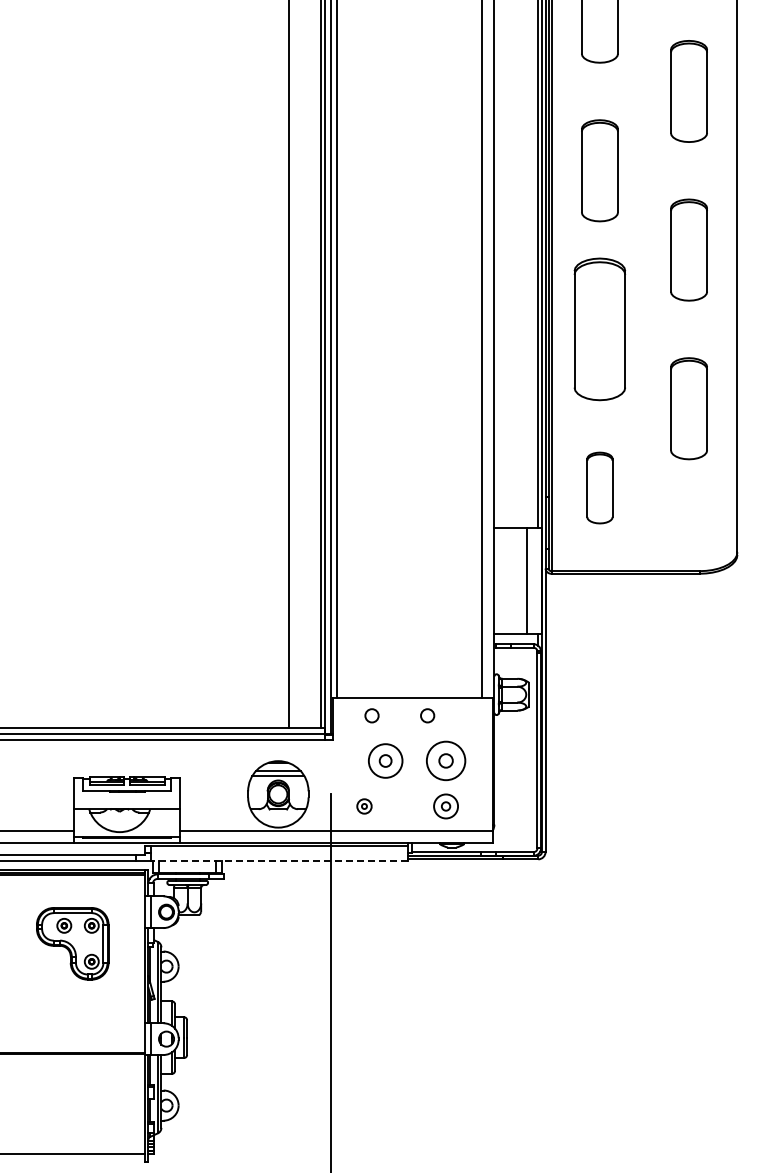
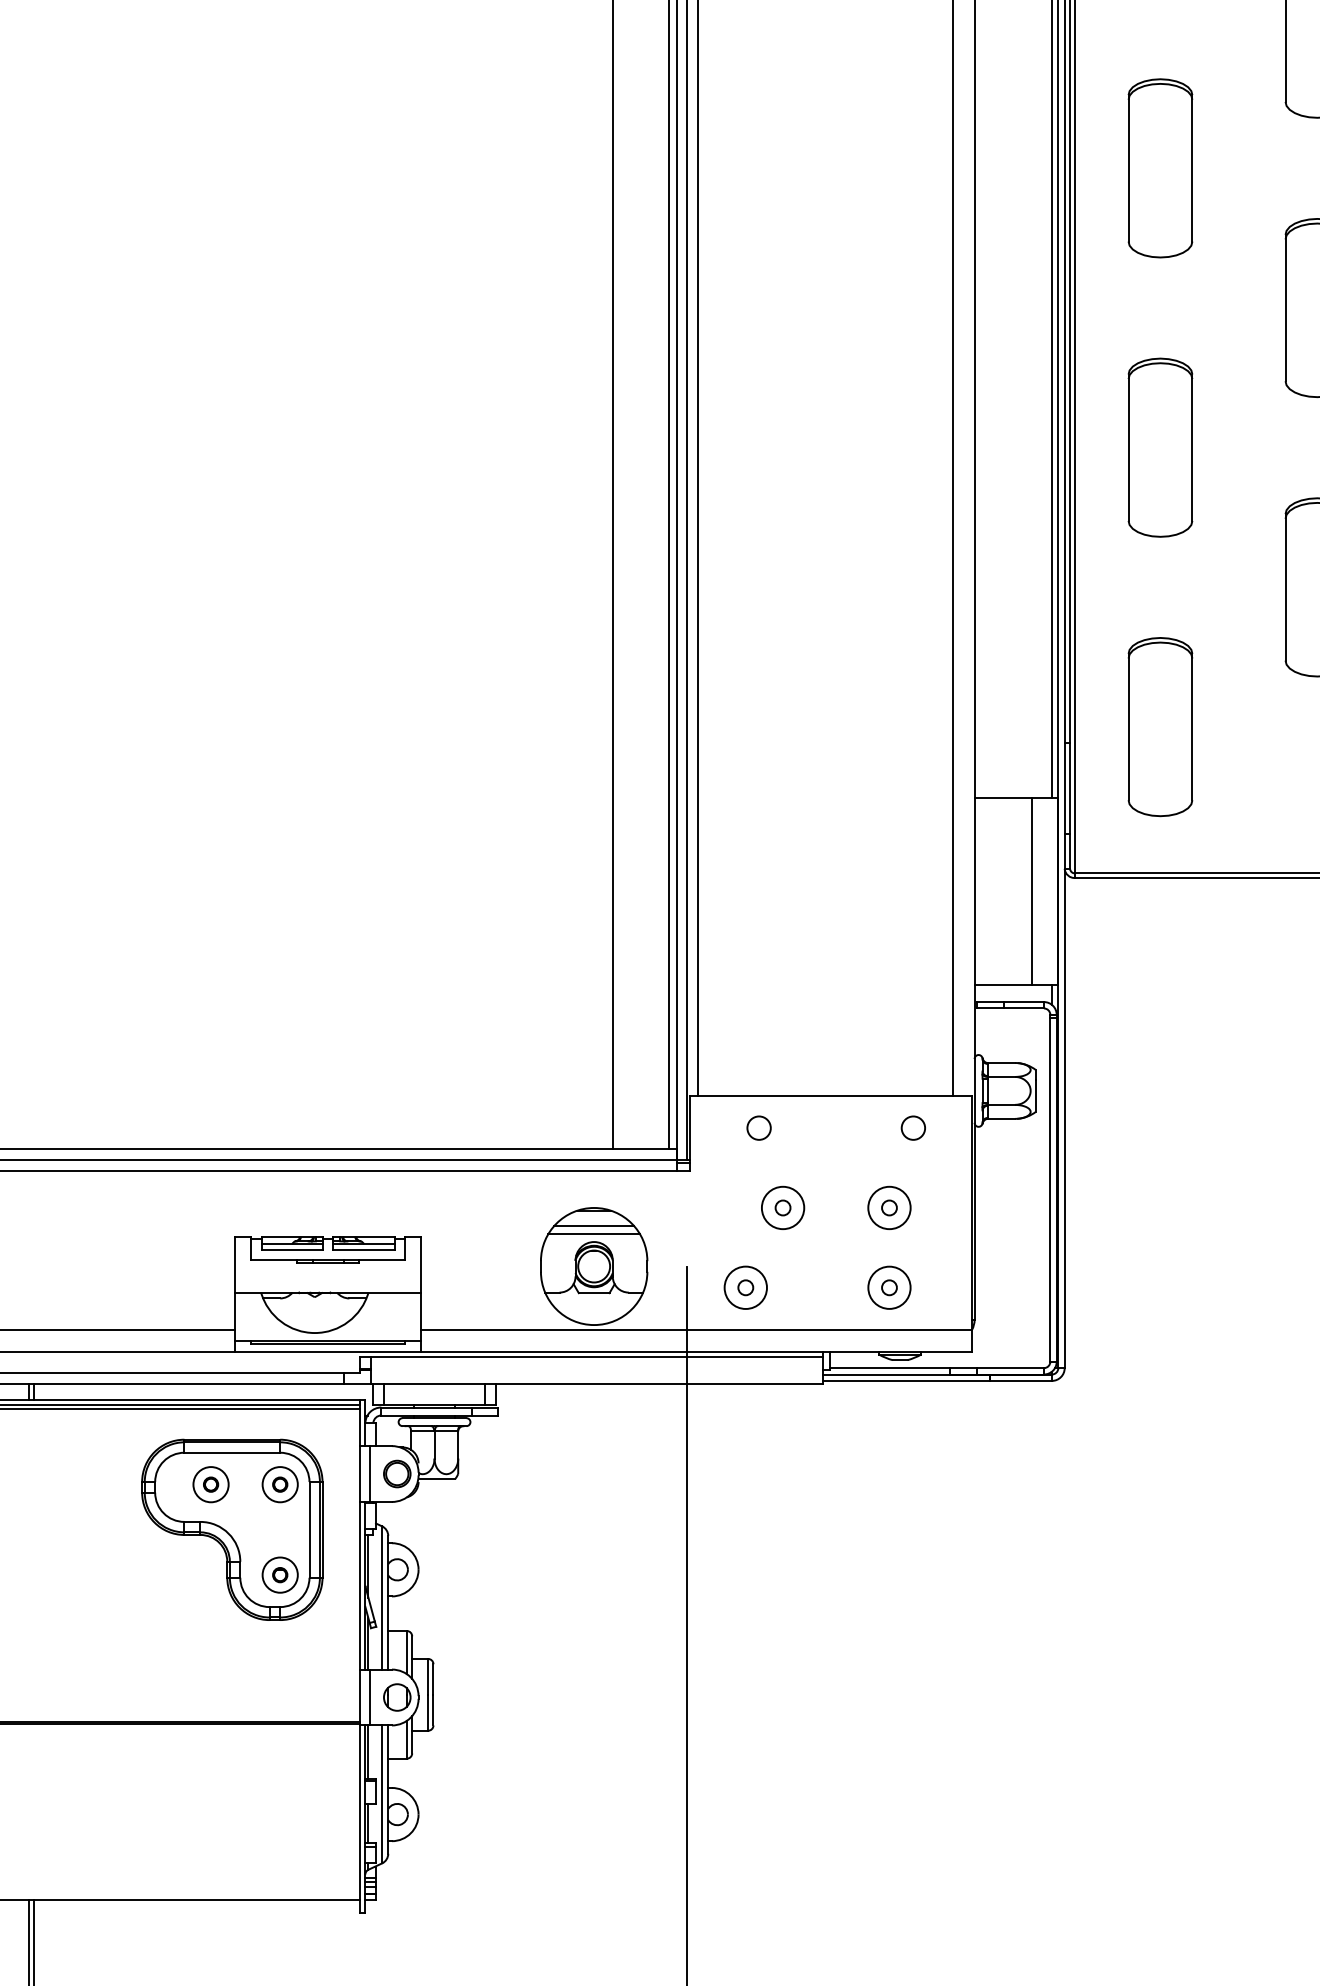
part: (599, 329) -> (1159, 447), size x0.71
part: (599, 487) -> (1159, 726), size x1.43
circle: (427, 715) -> (913, 1127), moved
part: (385, 761) -> (782, 1208), size x0.71
part: (445, 761) -> (888, 1208), size x0.62
part: (364, 806) -> (745, 1287), size x1.67
line: (279, 860) -> (596, 1382), dashed -> solid
part: (72, 943) -> (231, 1529), size x1.43

